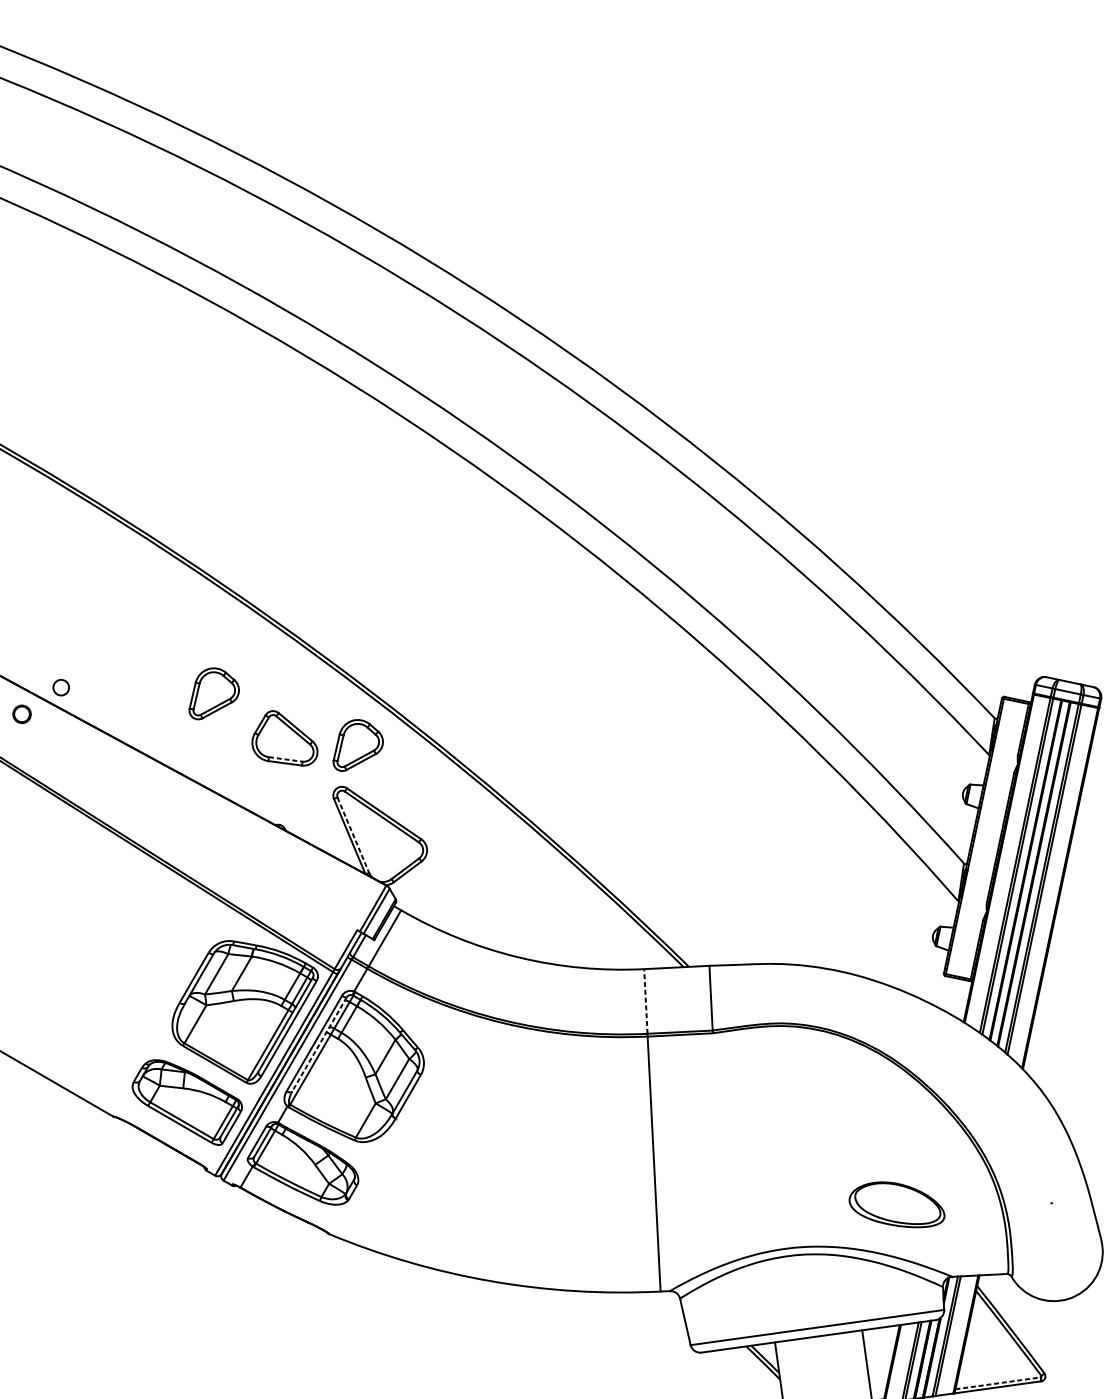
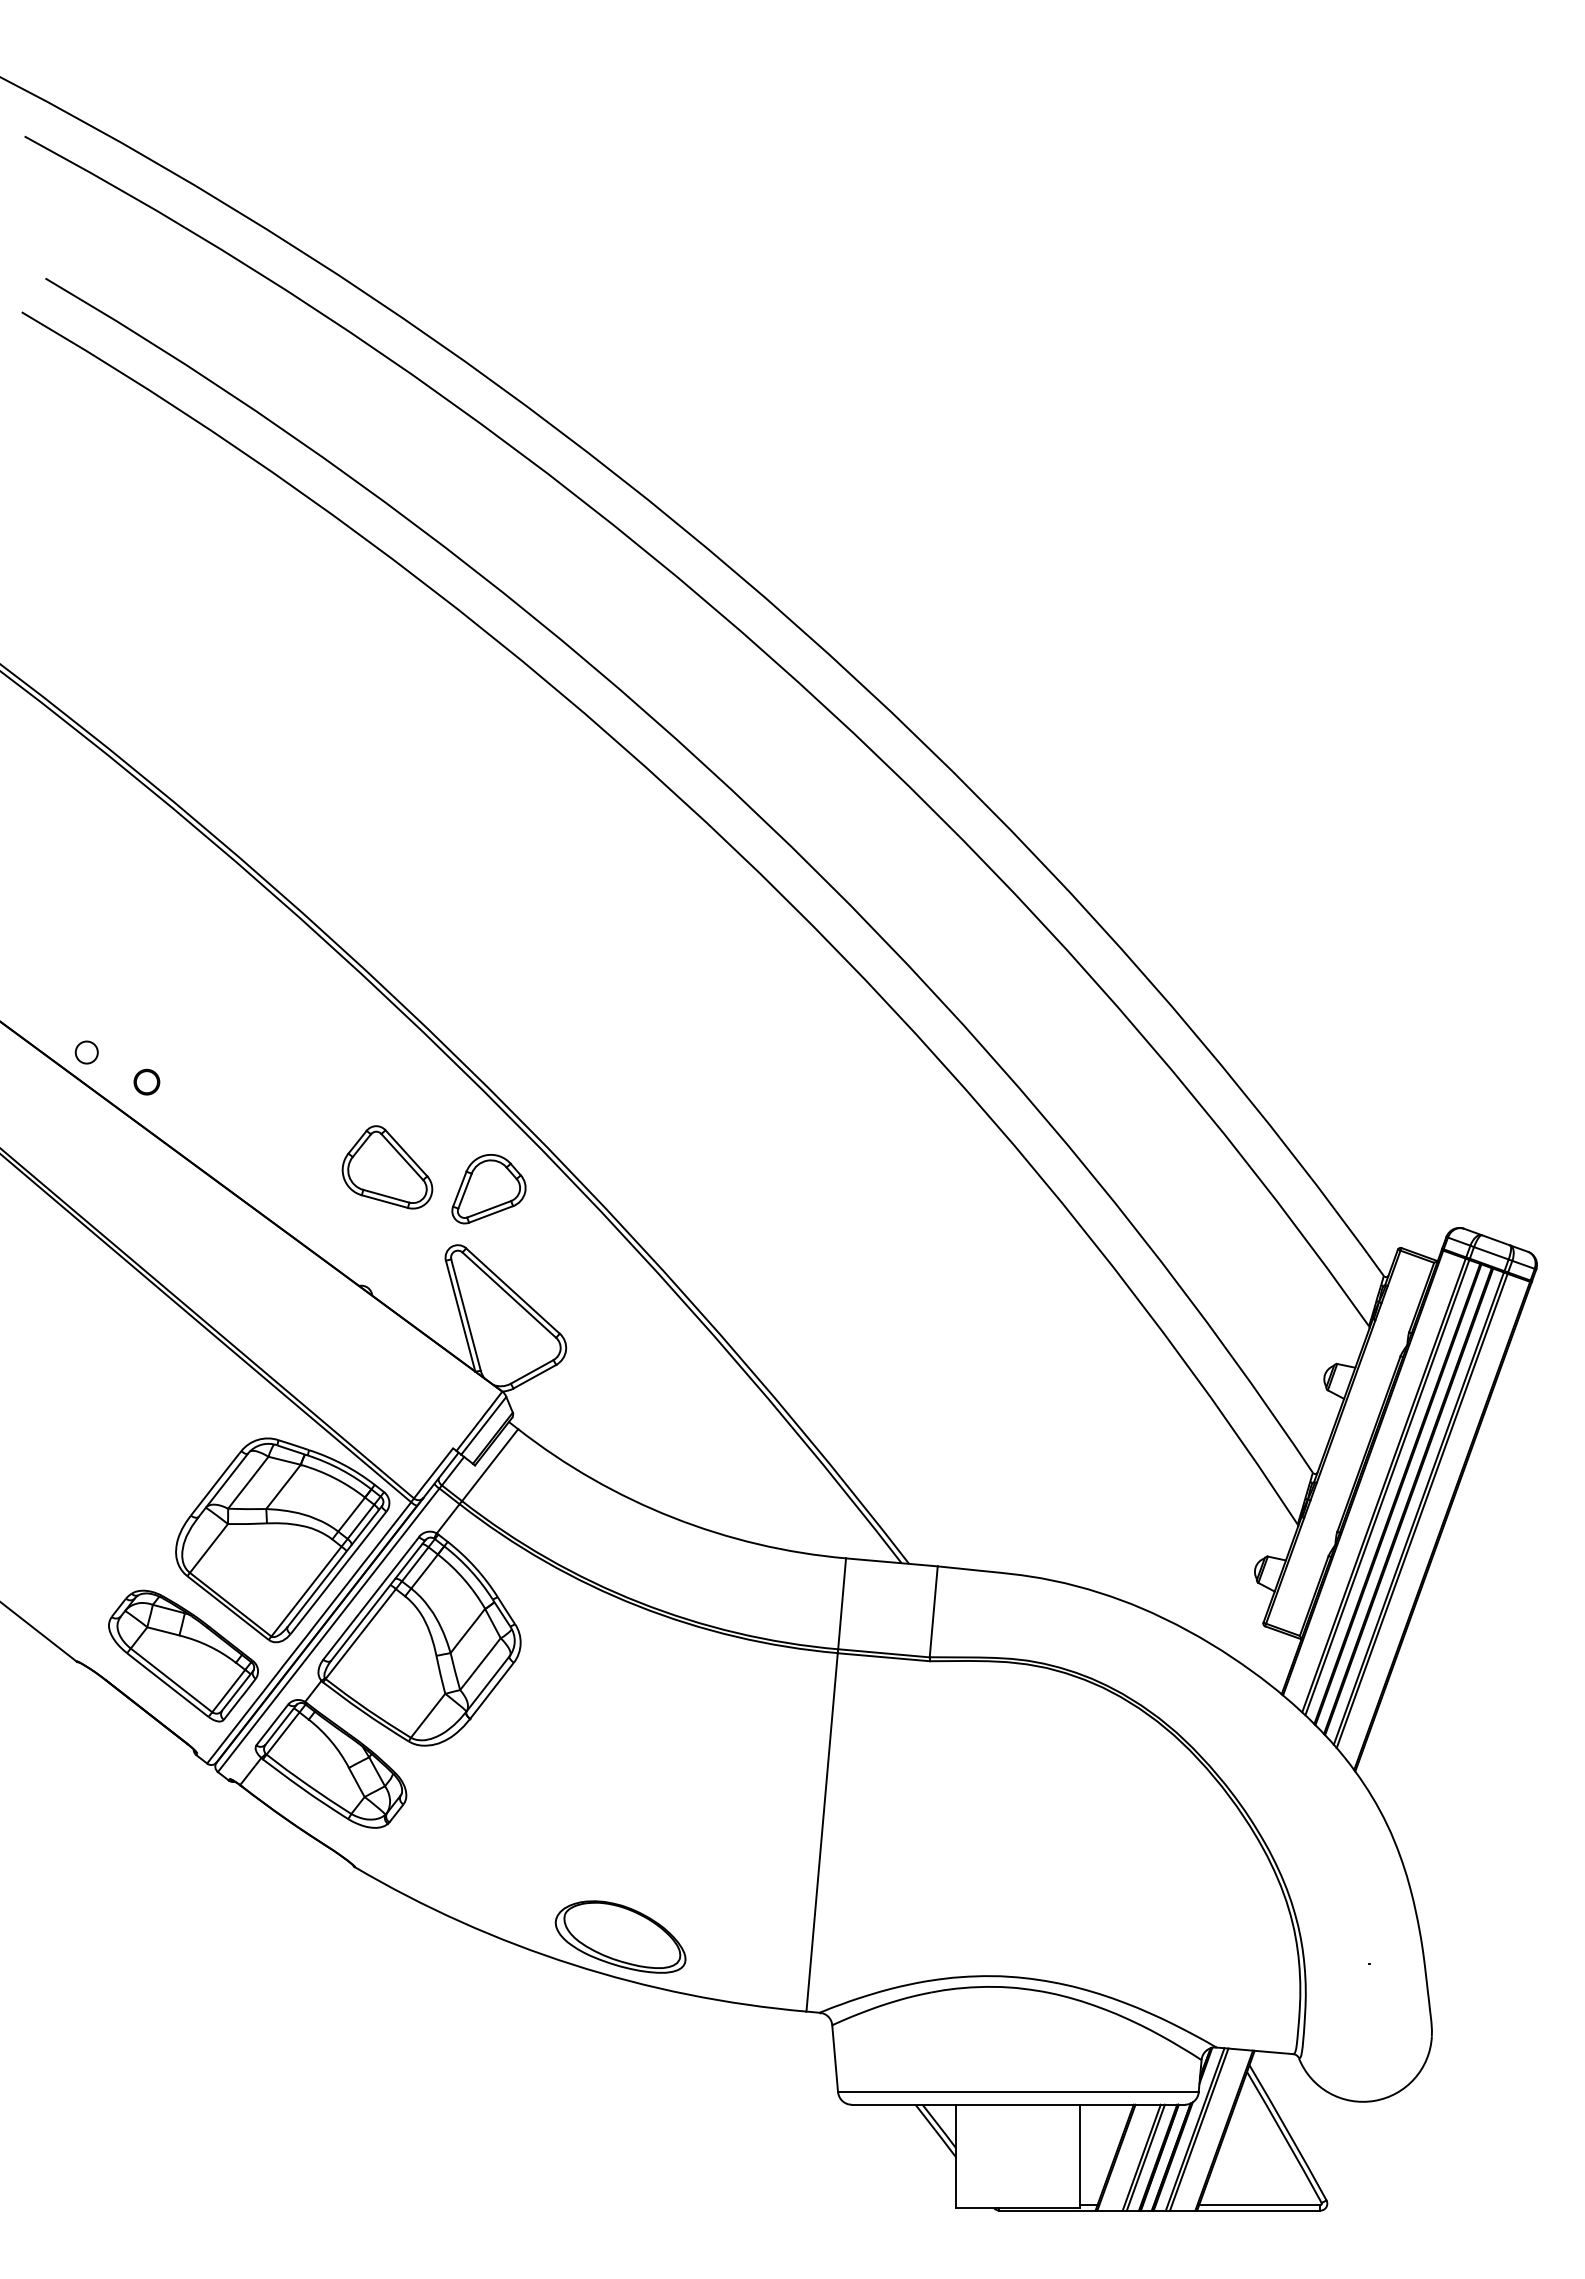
part: (212, 693) -> (297, 1089), removed
part: (21, 713) -> (146, 1081), moved
line: (285, 759) -> (386, 1196), dashed -> solid
line: (353, 835) -> (466, 1315), dashed -> solid
line: (646, 1001) -> (842, 1603), dashed -> solid
line: (319, 1044) -> (378, 1600), dashed -> solid
part: (896, 1205) -> (620, 1936), moved
line: (997, 1383) -> (1259, 2205), dashed -> solid

